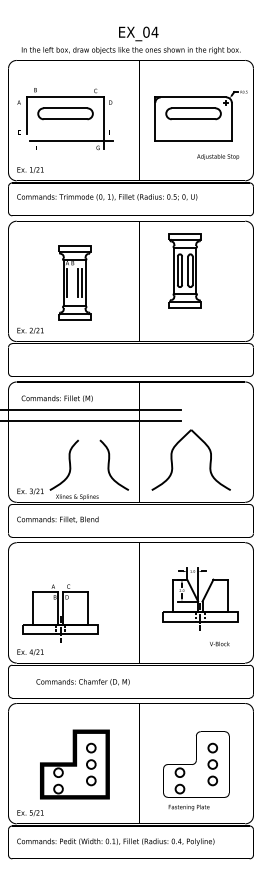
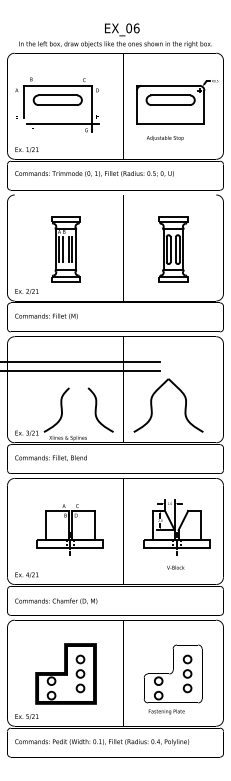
text: (154, 32) -> (136, 28), EX_04 -> EX_06
text: (218, 157) -> (165, 138), moved
part: (185, 270) -> (173, 249), moved
line: (72, 283) -> (63, 249), added
text: (57, 398) -> (46, 316), moved
part: (59, 613) -> (69, 529), moved
text: (219, 643) -> (175, 567), moved
text: (83, 682) -> (56, 601), moved

